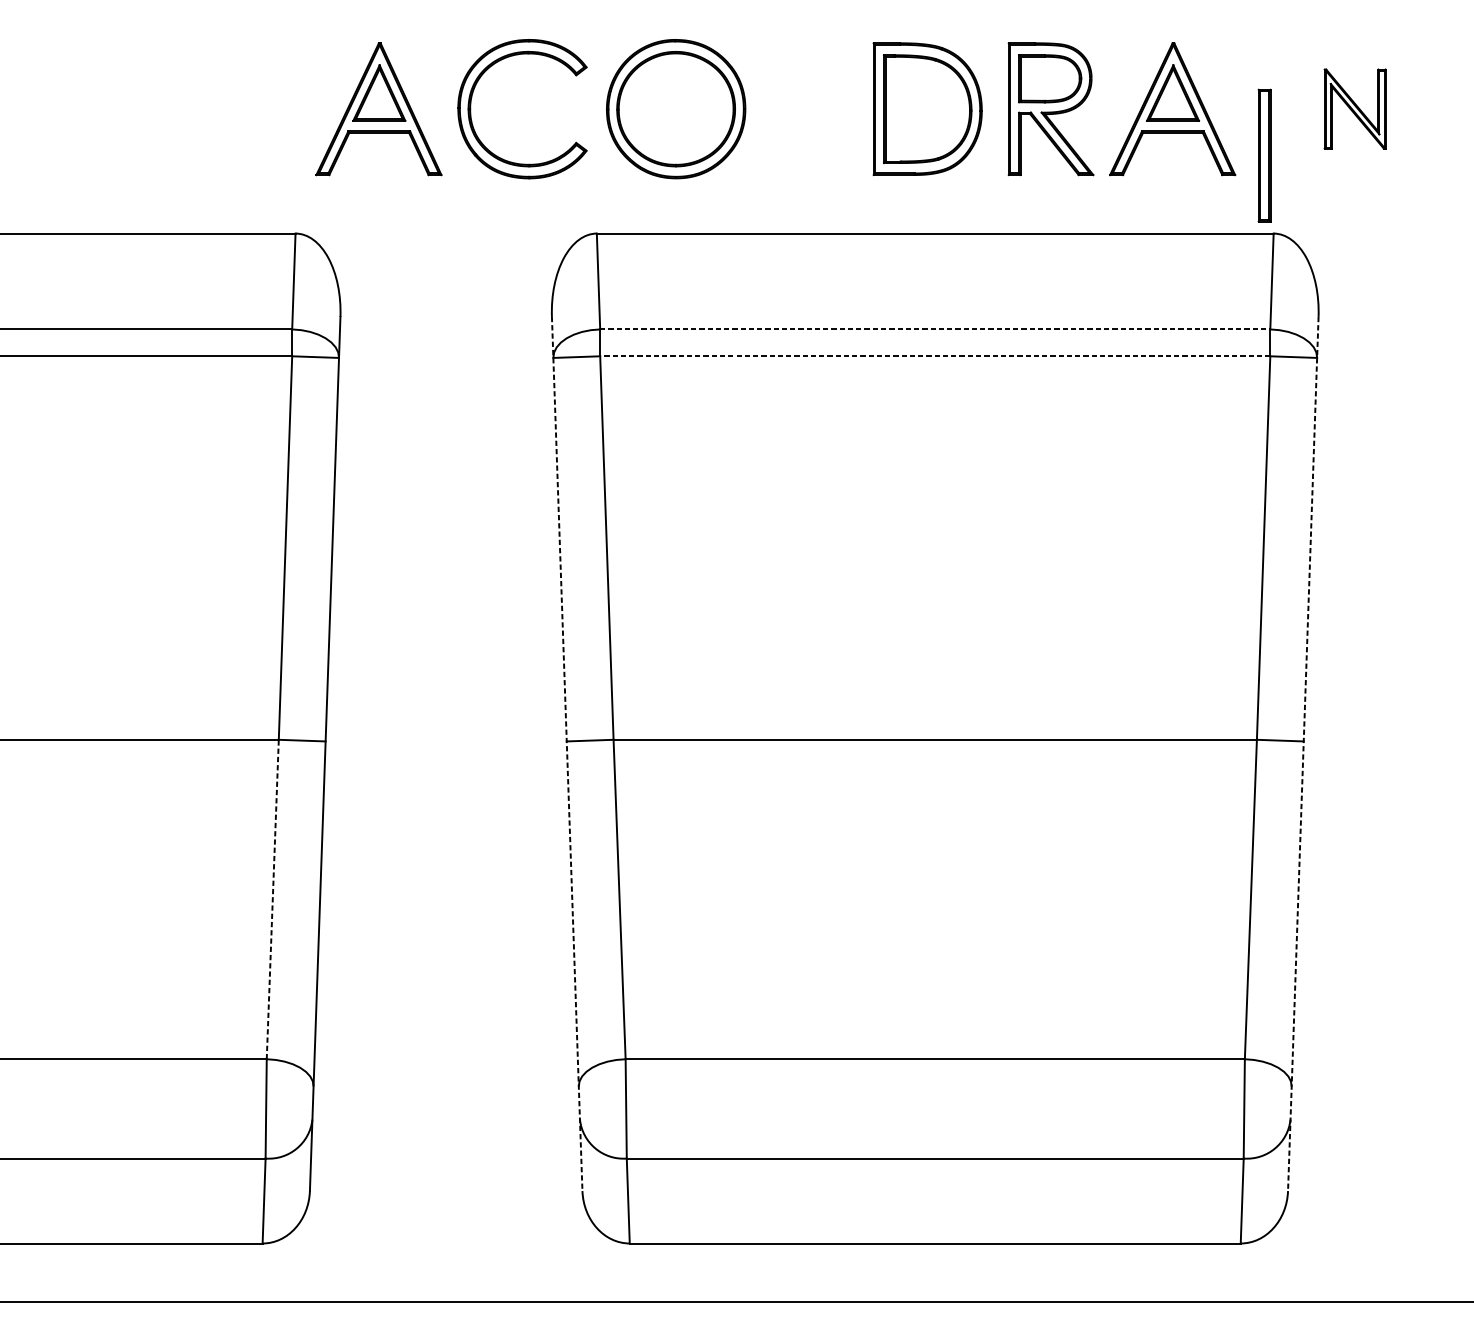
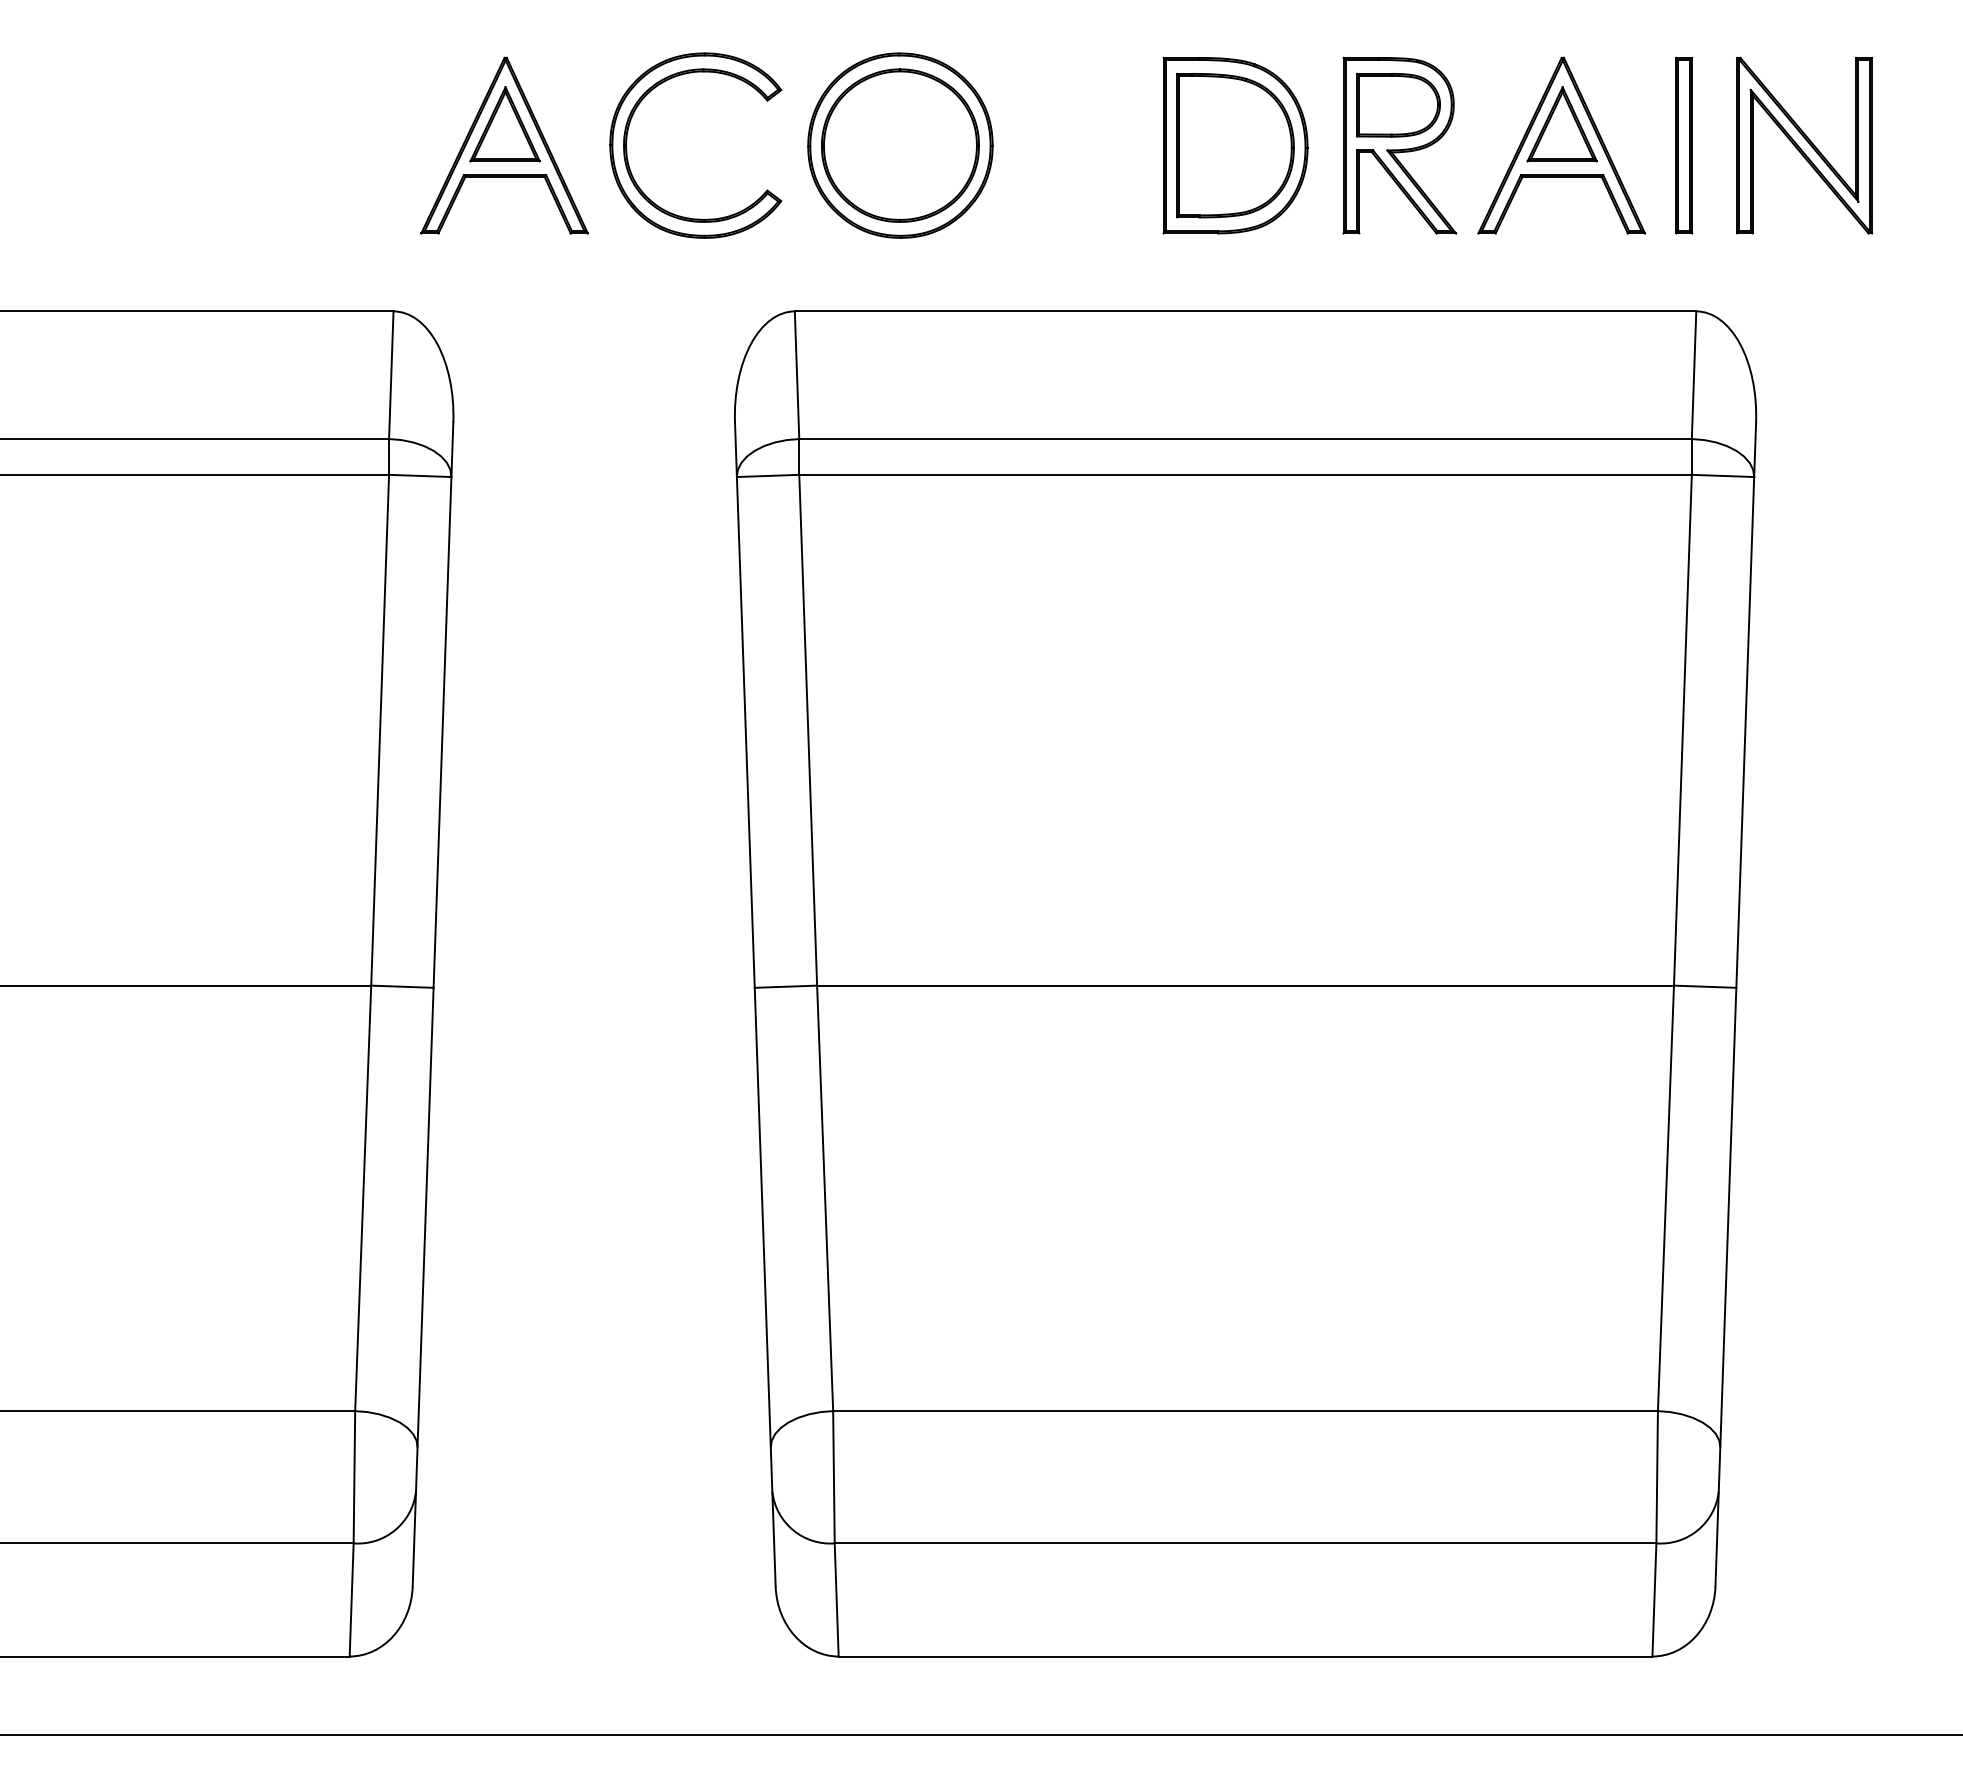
part: (1354, 109) -> (1804, 145), size x1.67
part: (1264, 155) -> (1684, 145), moved
line: (935, 329) -> (1246, 439), dashed -> solid
line: (935, 356) -> (1245, 474), dashed -> solid
line: (567, 754) -> (755, 1005), dashed -> solid
line: (1303, 754) -> (1735, 1005), dashed -> solid
line: (273, 899) -> (363, 1198), dashed -> solid

